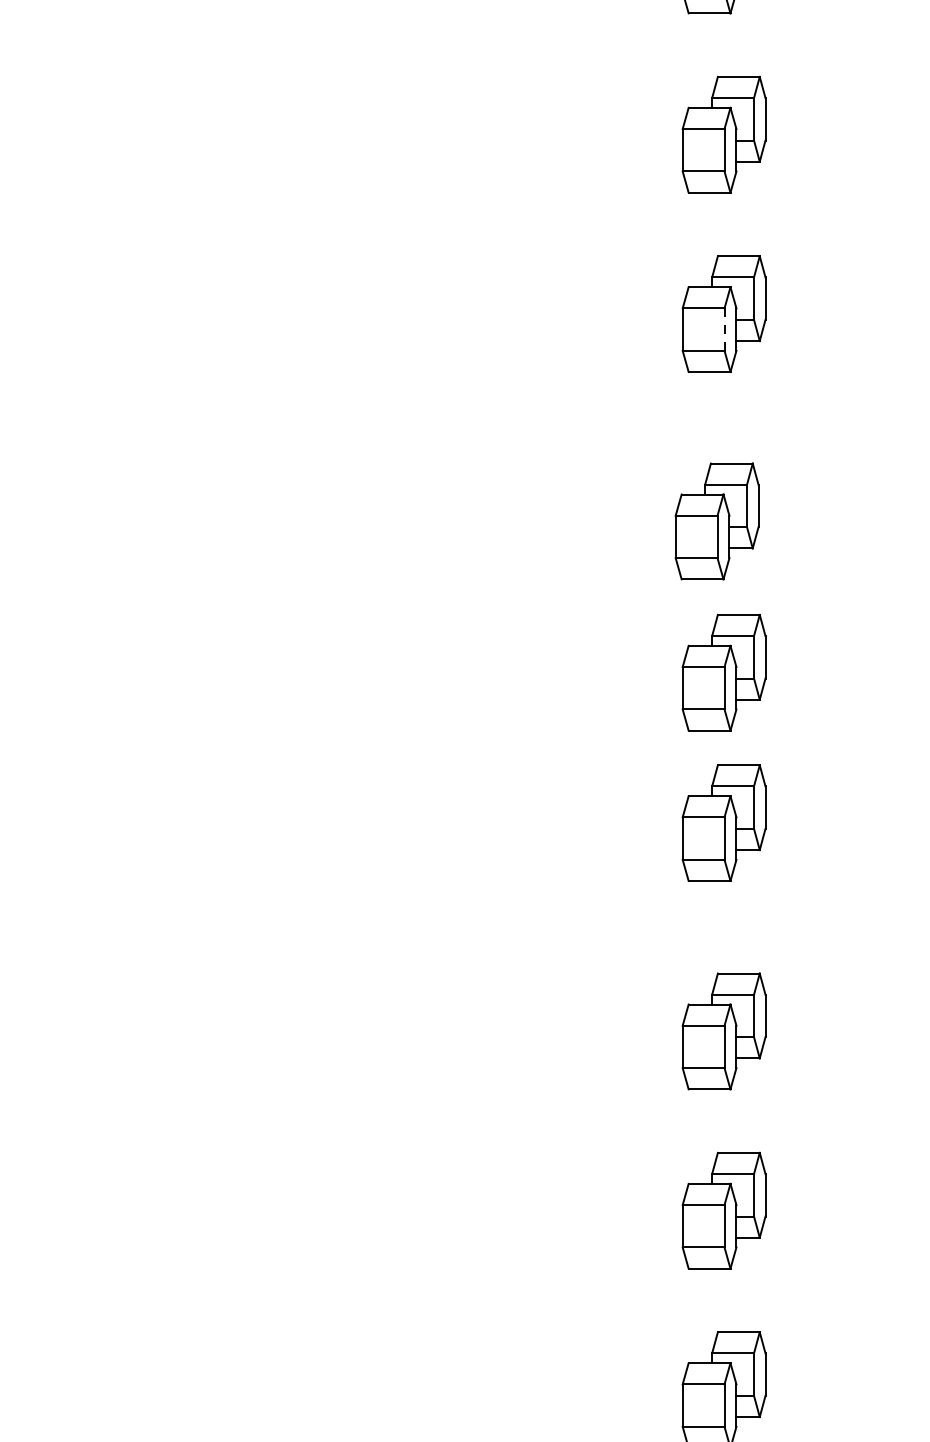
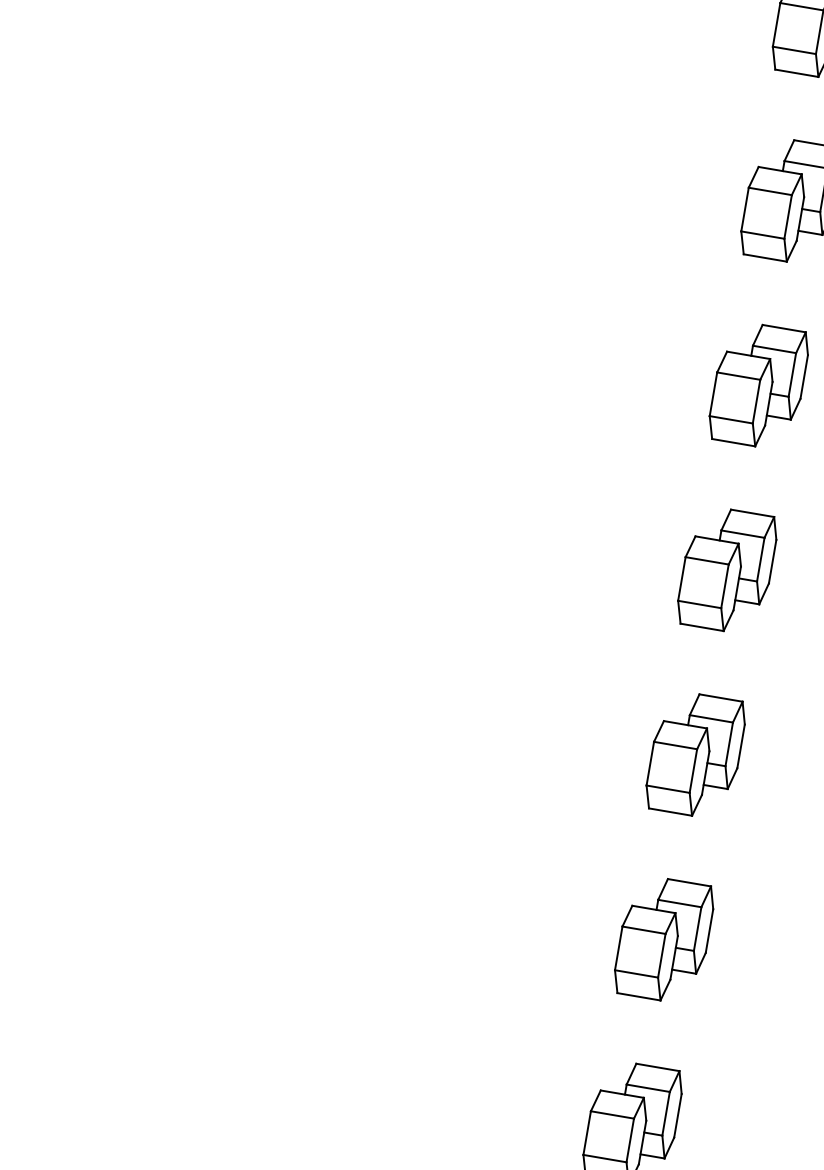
line: (724, 330) -> (787, 217), dashed -> solid
part: (716, 521) -> (758, 385), moved
part: (723, 822) -> (695, 754), moved

